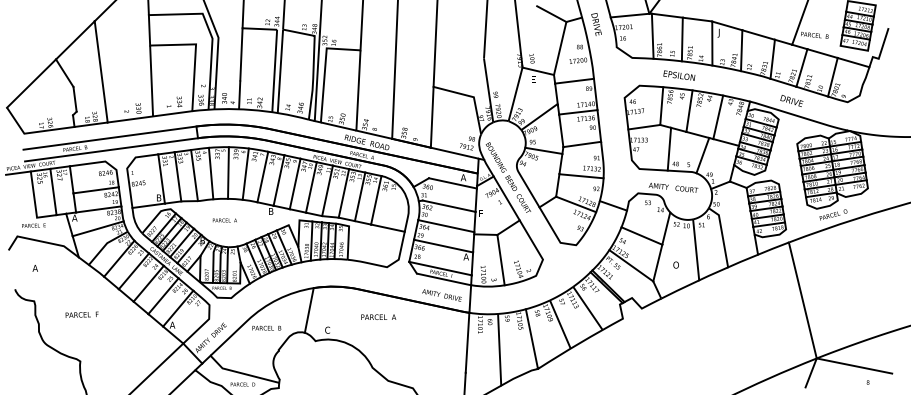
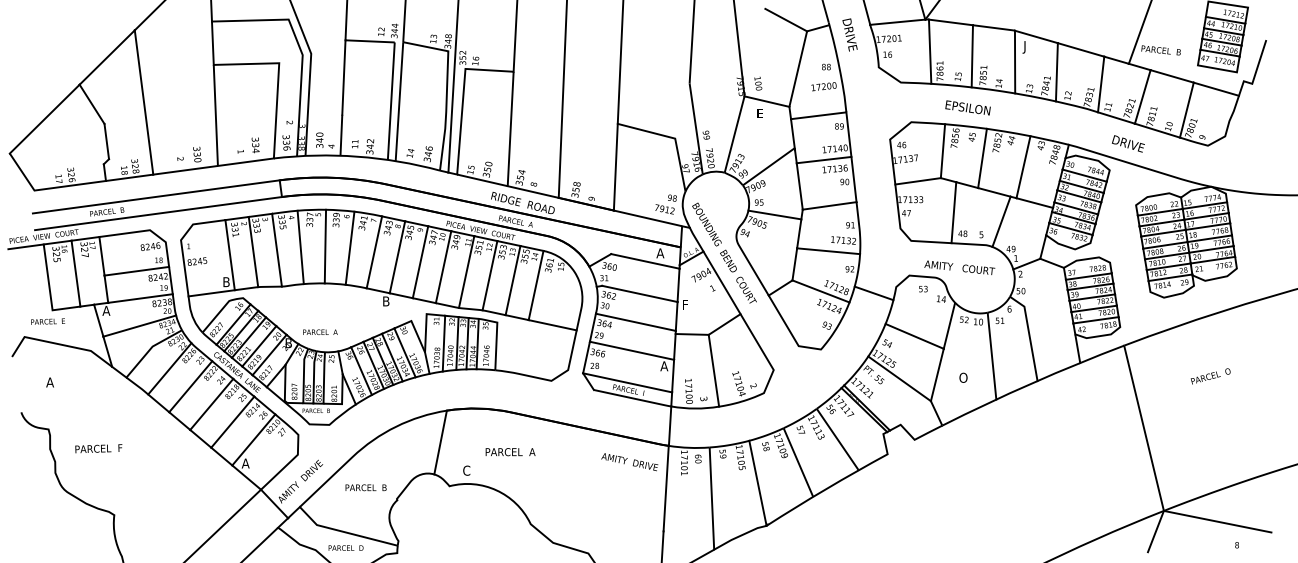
text: (833, 215) -> (1210, 376), moved
text: (225, 219) -> (320, 331), moved
text: (441, 295) -> (629, 462), moved
text: (81, 314) -> (98, 448), moved
text: (378, 317) -> (510, 452), moved
text: (266, 327) -> (365, 487), moved

